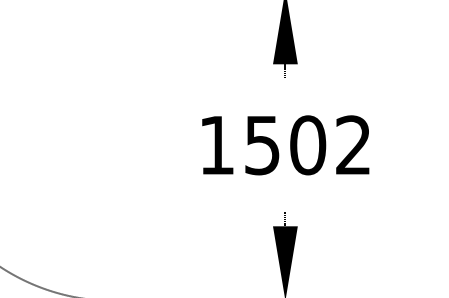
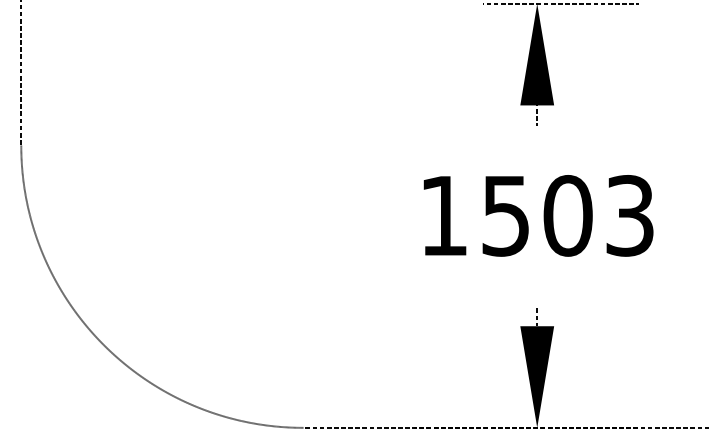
text: (353, 145) -> (629, 215), 1502 -> 1503

